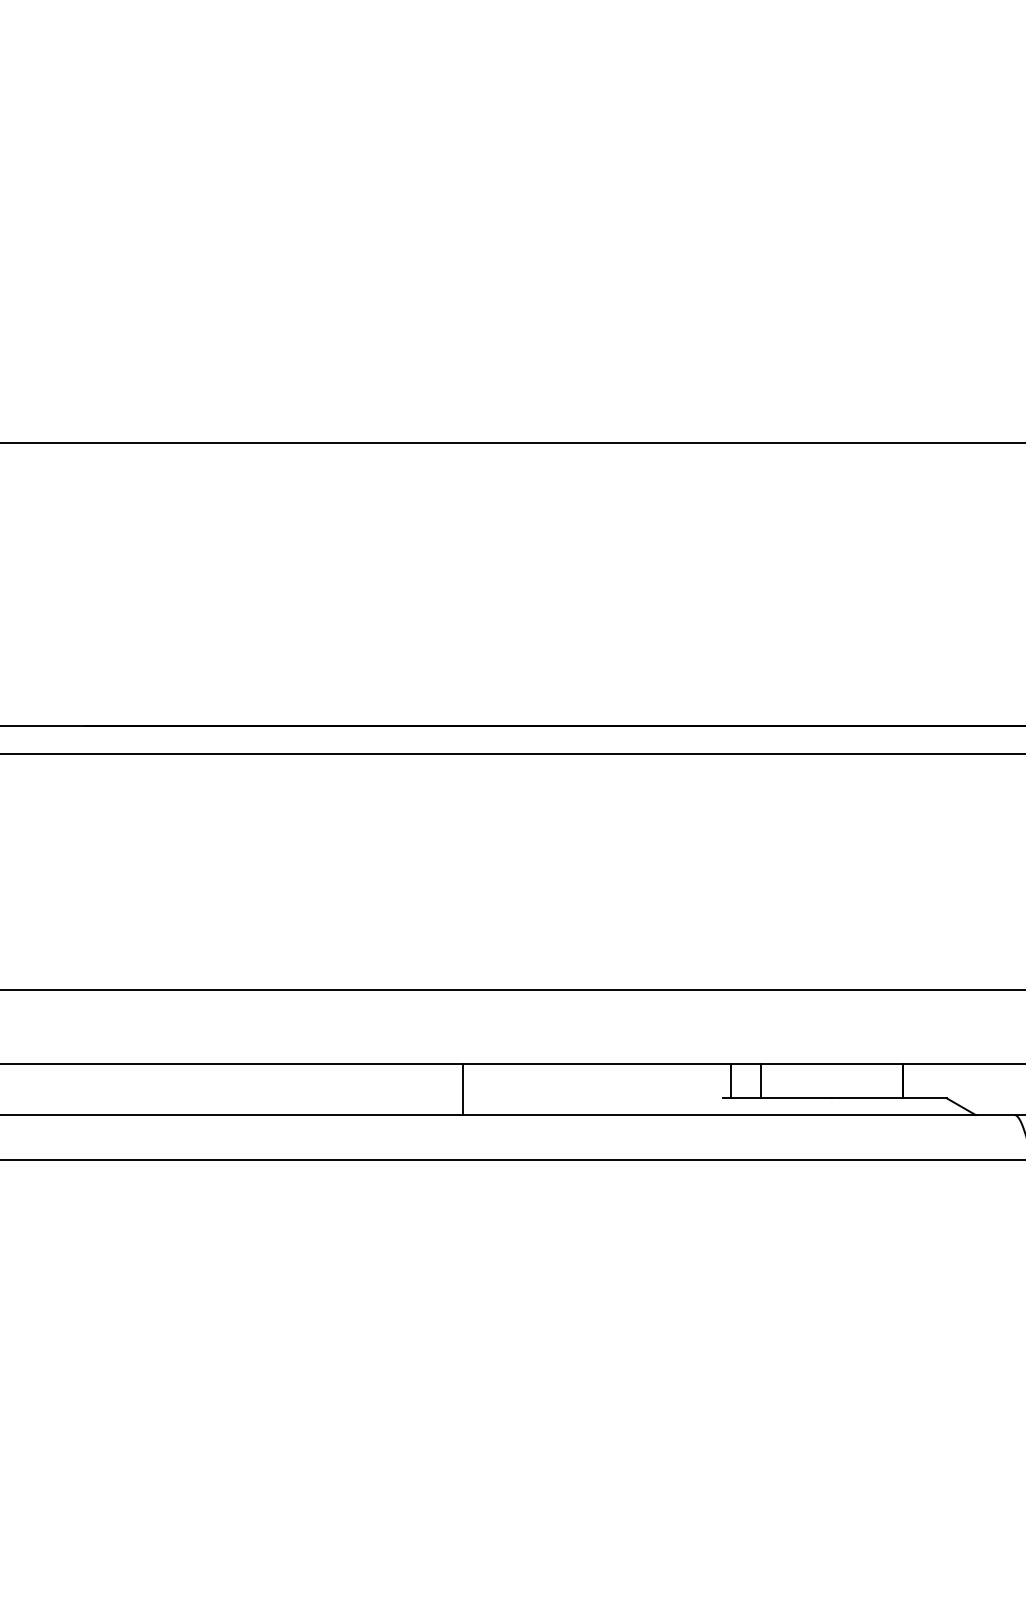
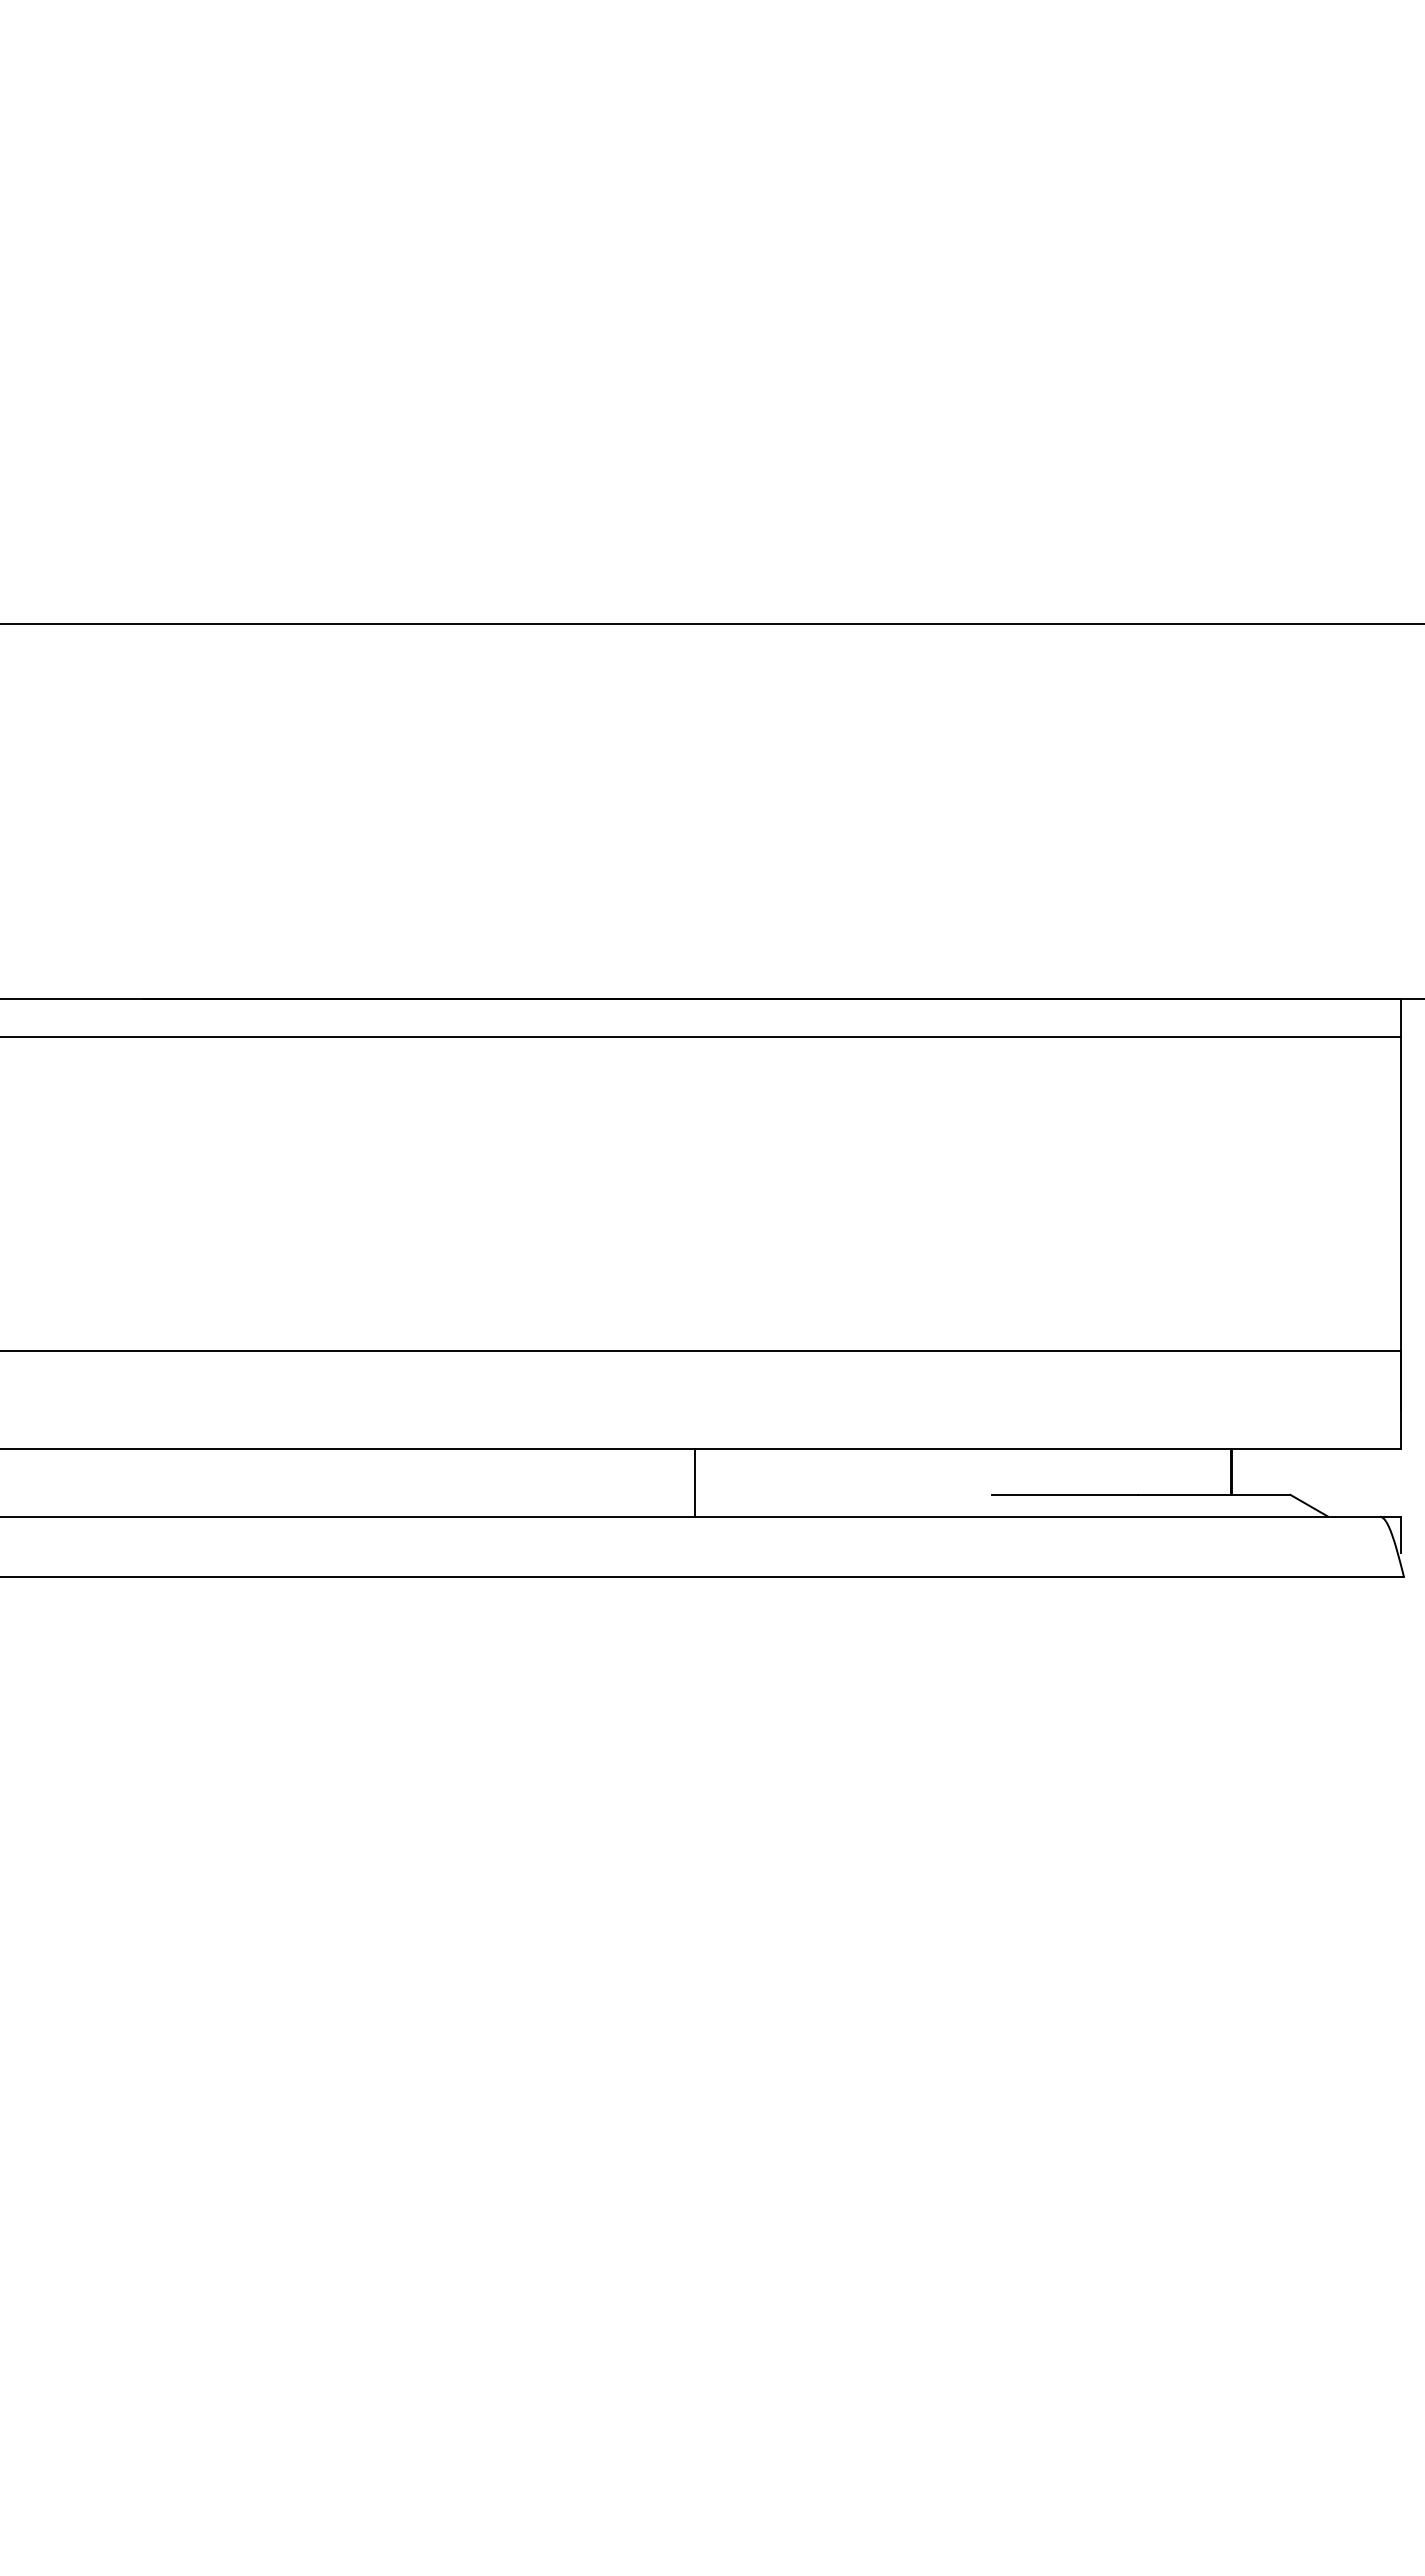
line: (730, 1080) -> (1002, 1471), removed
line: (761, 1080) -> (1043, 1471), removed
line: (462, 1089) -> (694, 1482), moved

